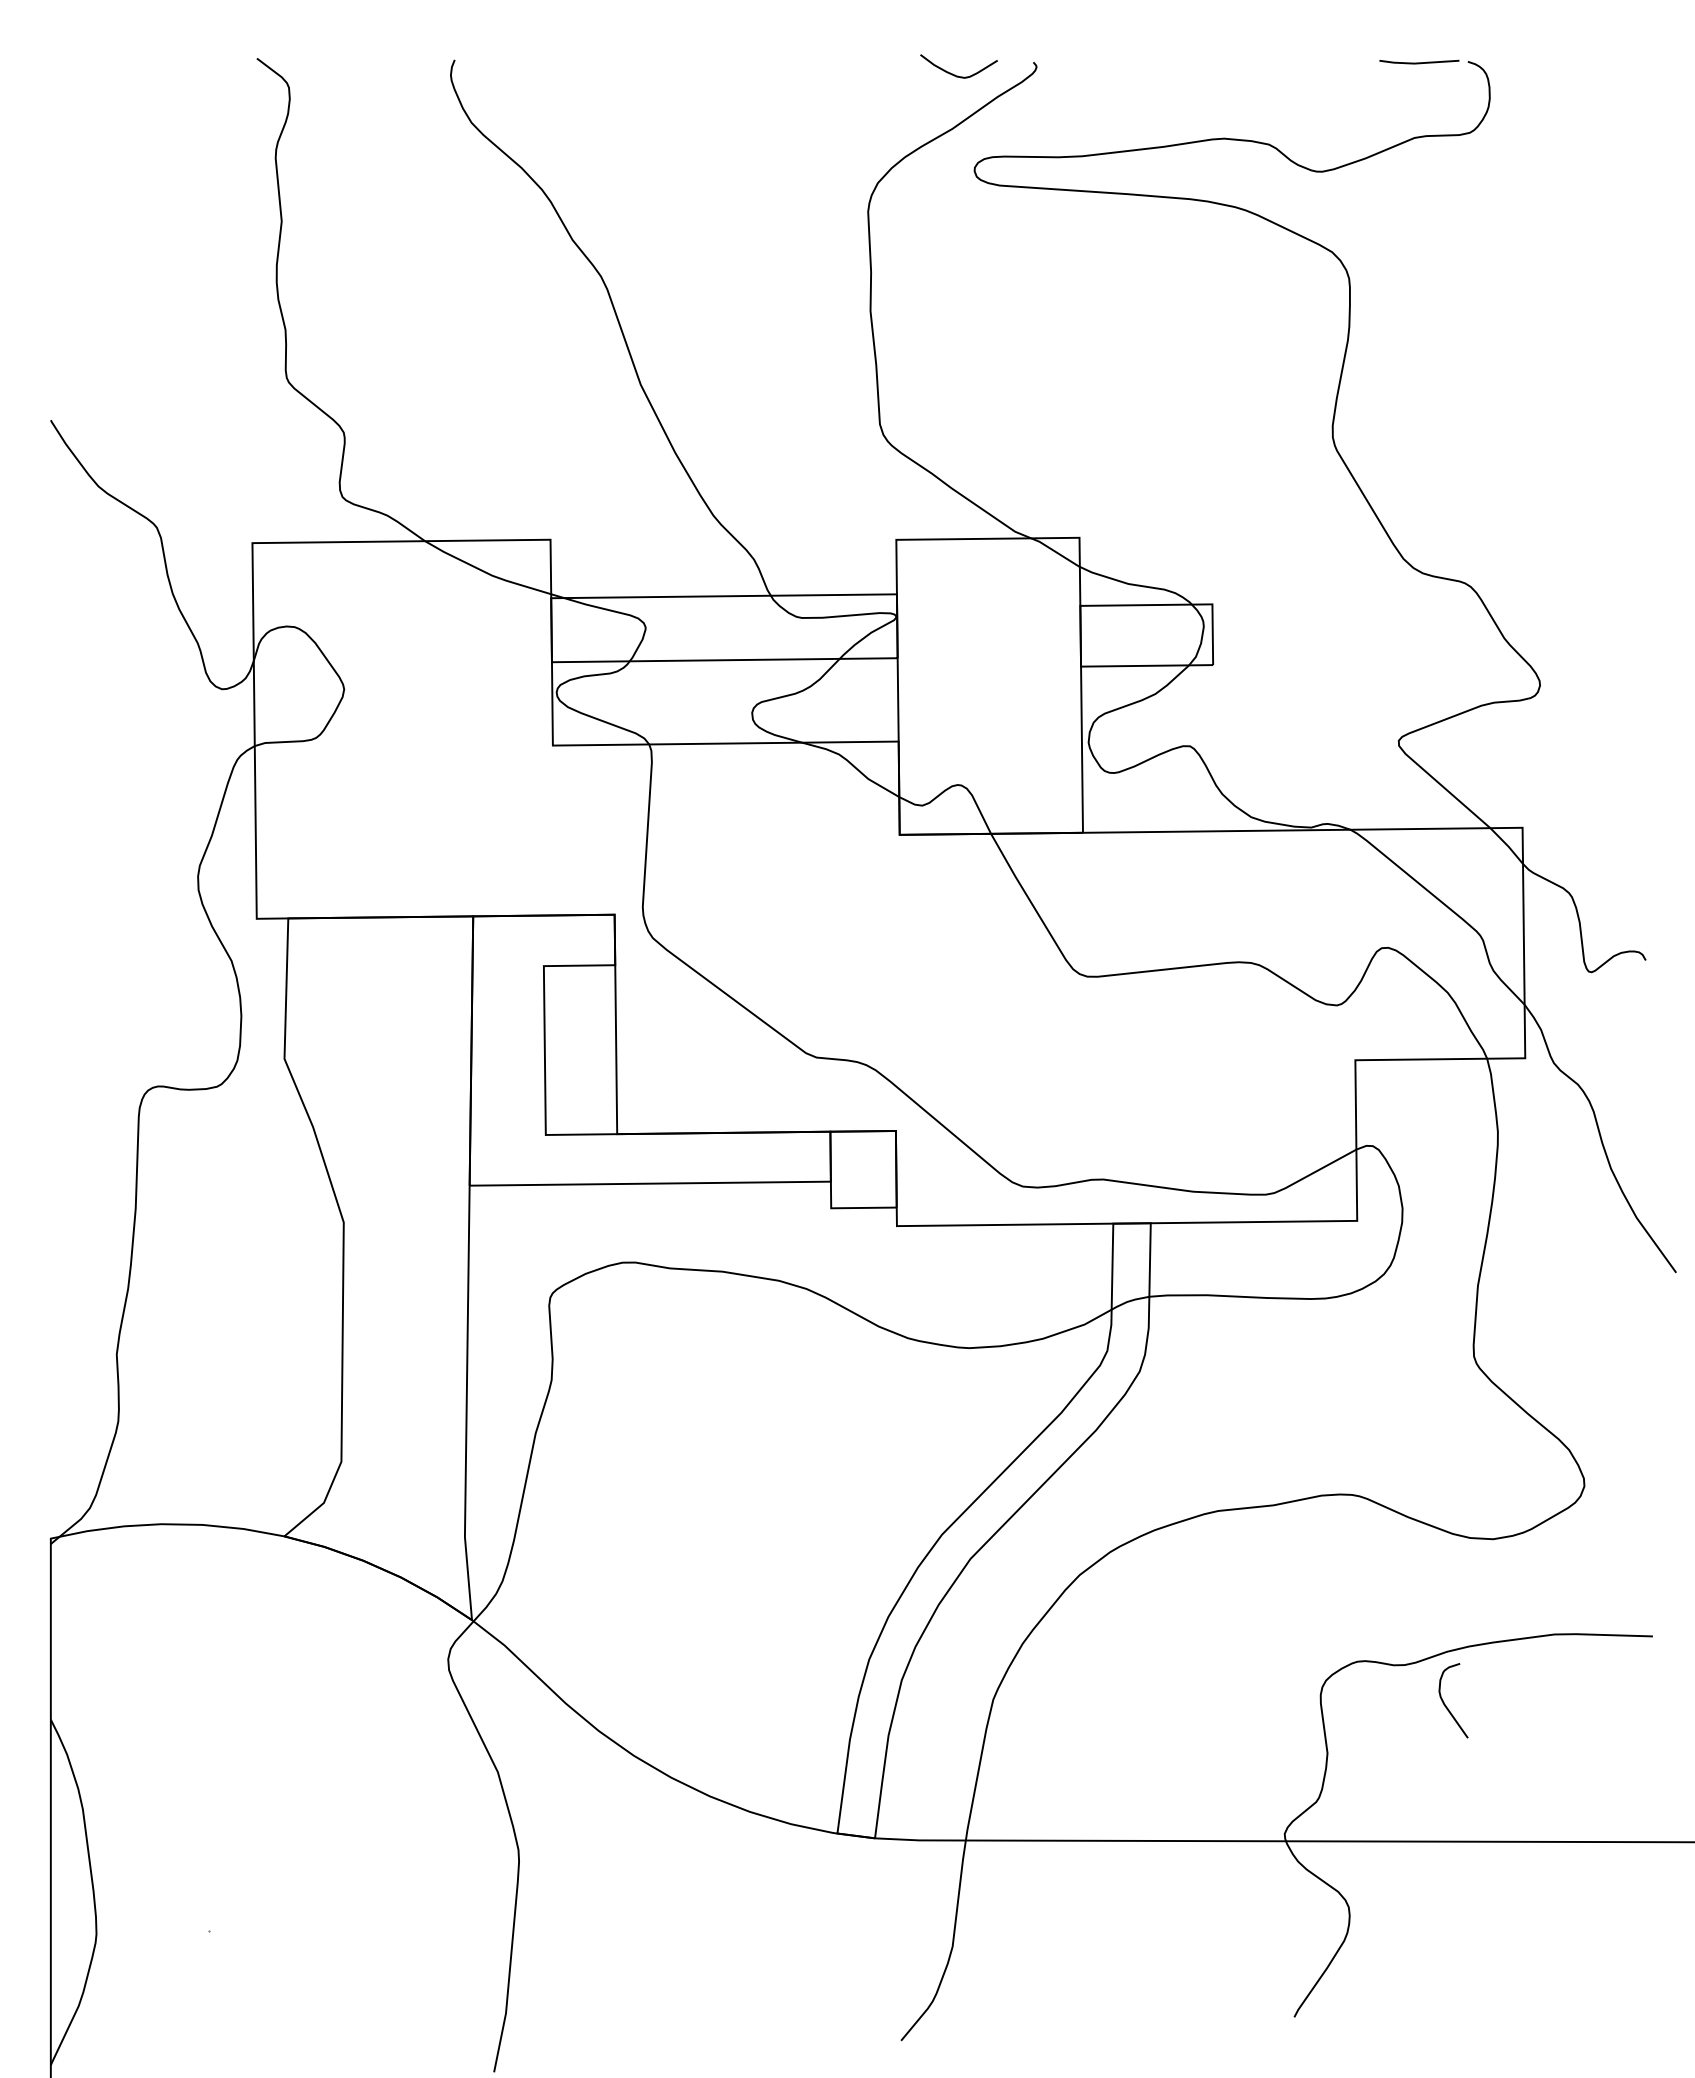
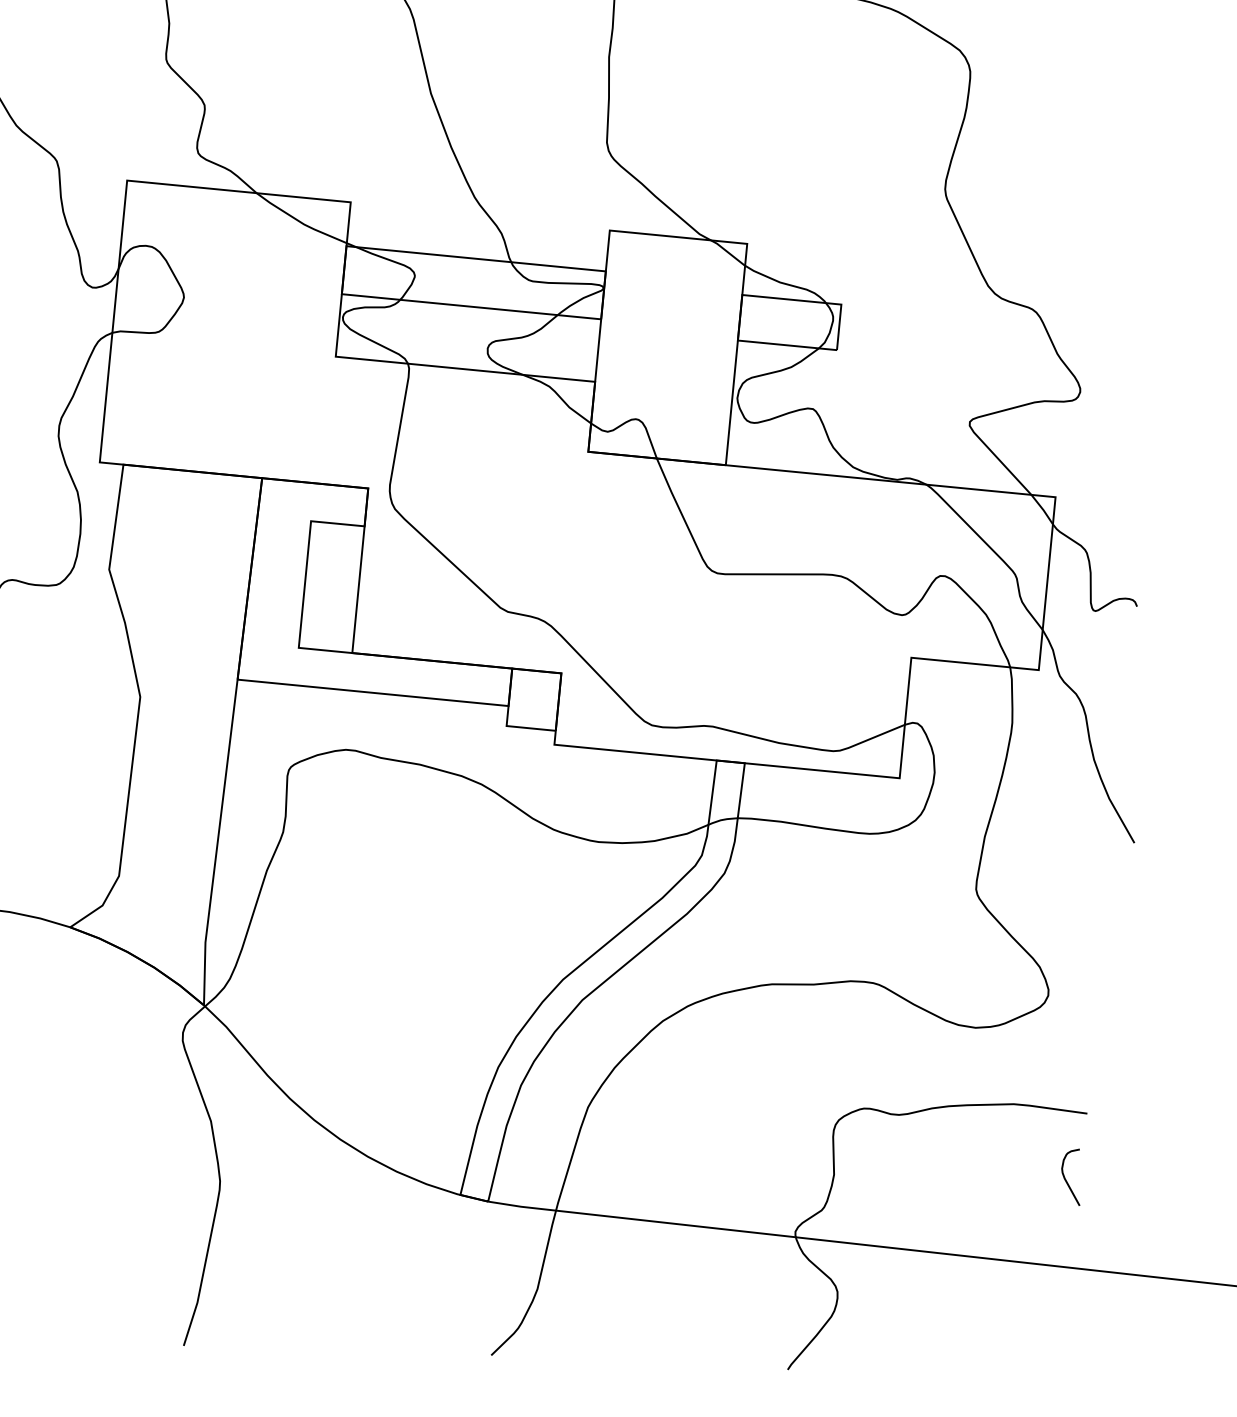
curve: (1446, 1705) -> (1066, 1179), moved

